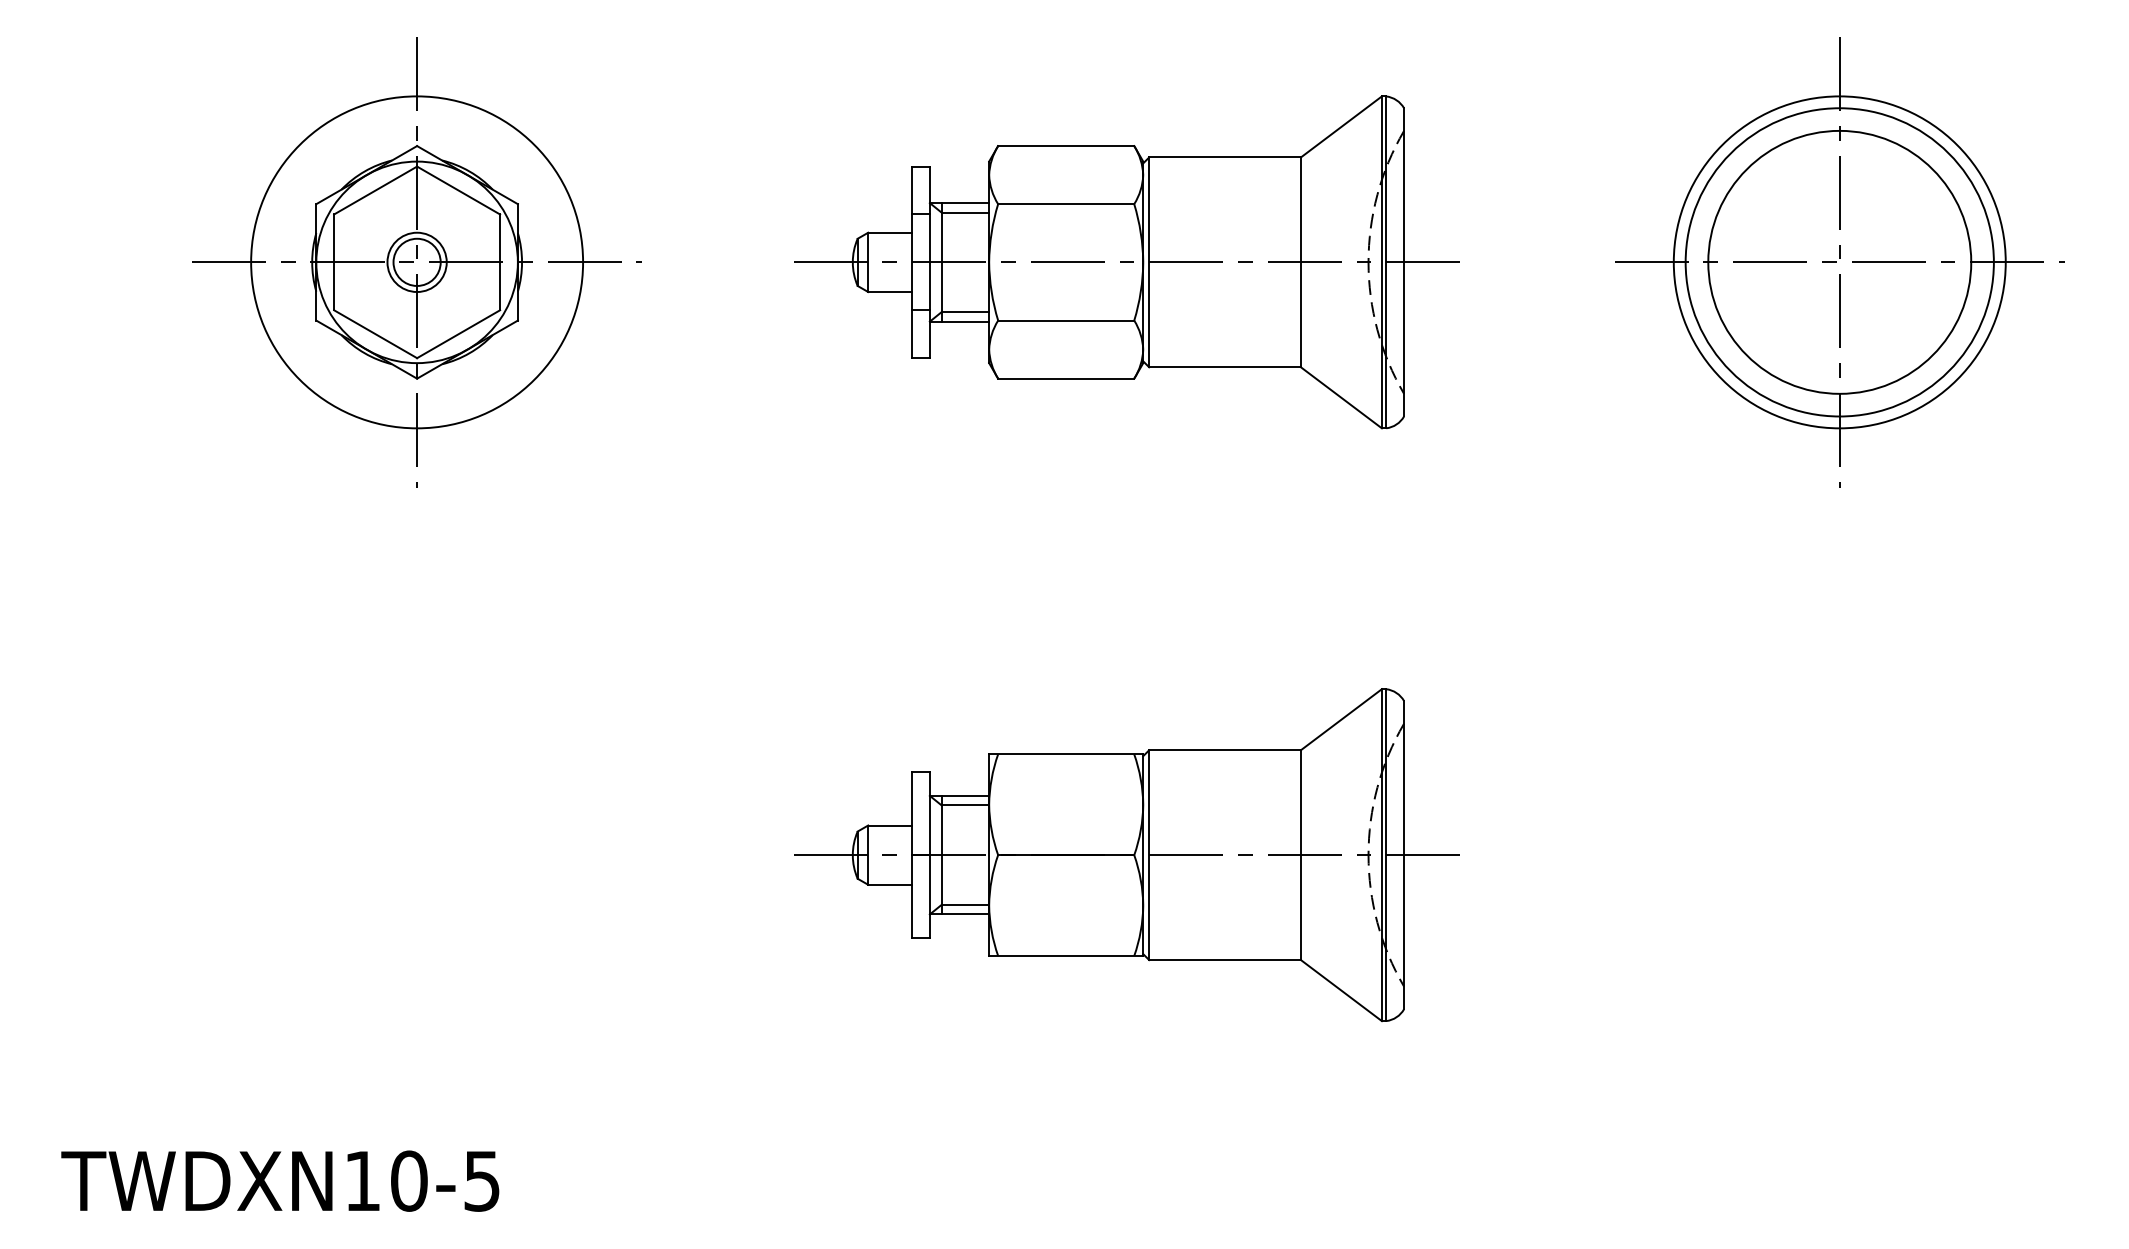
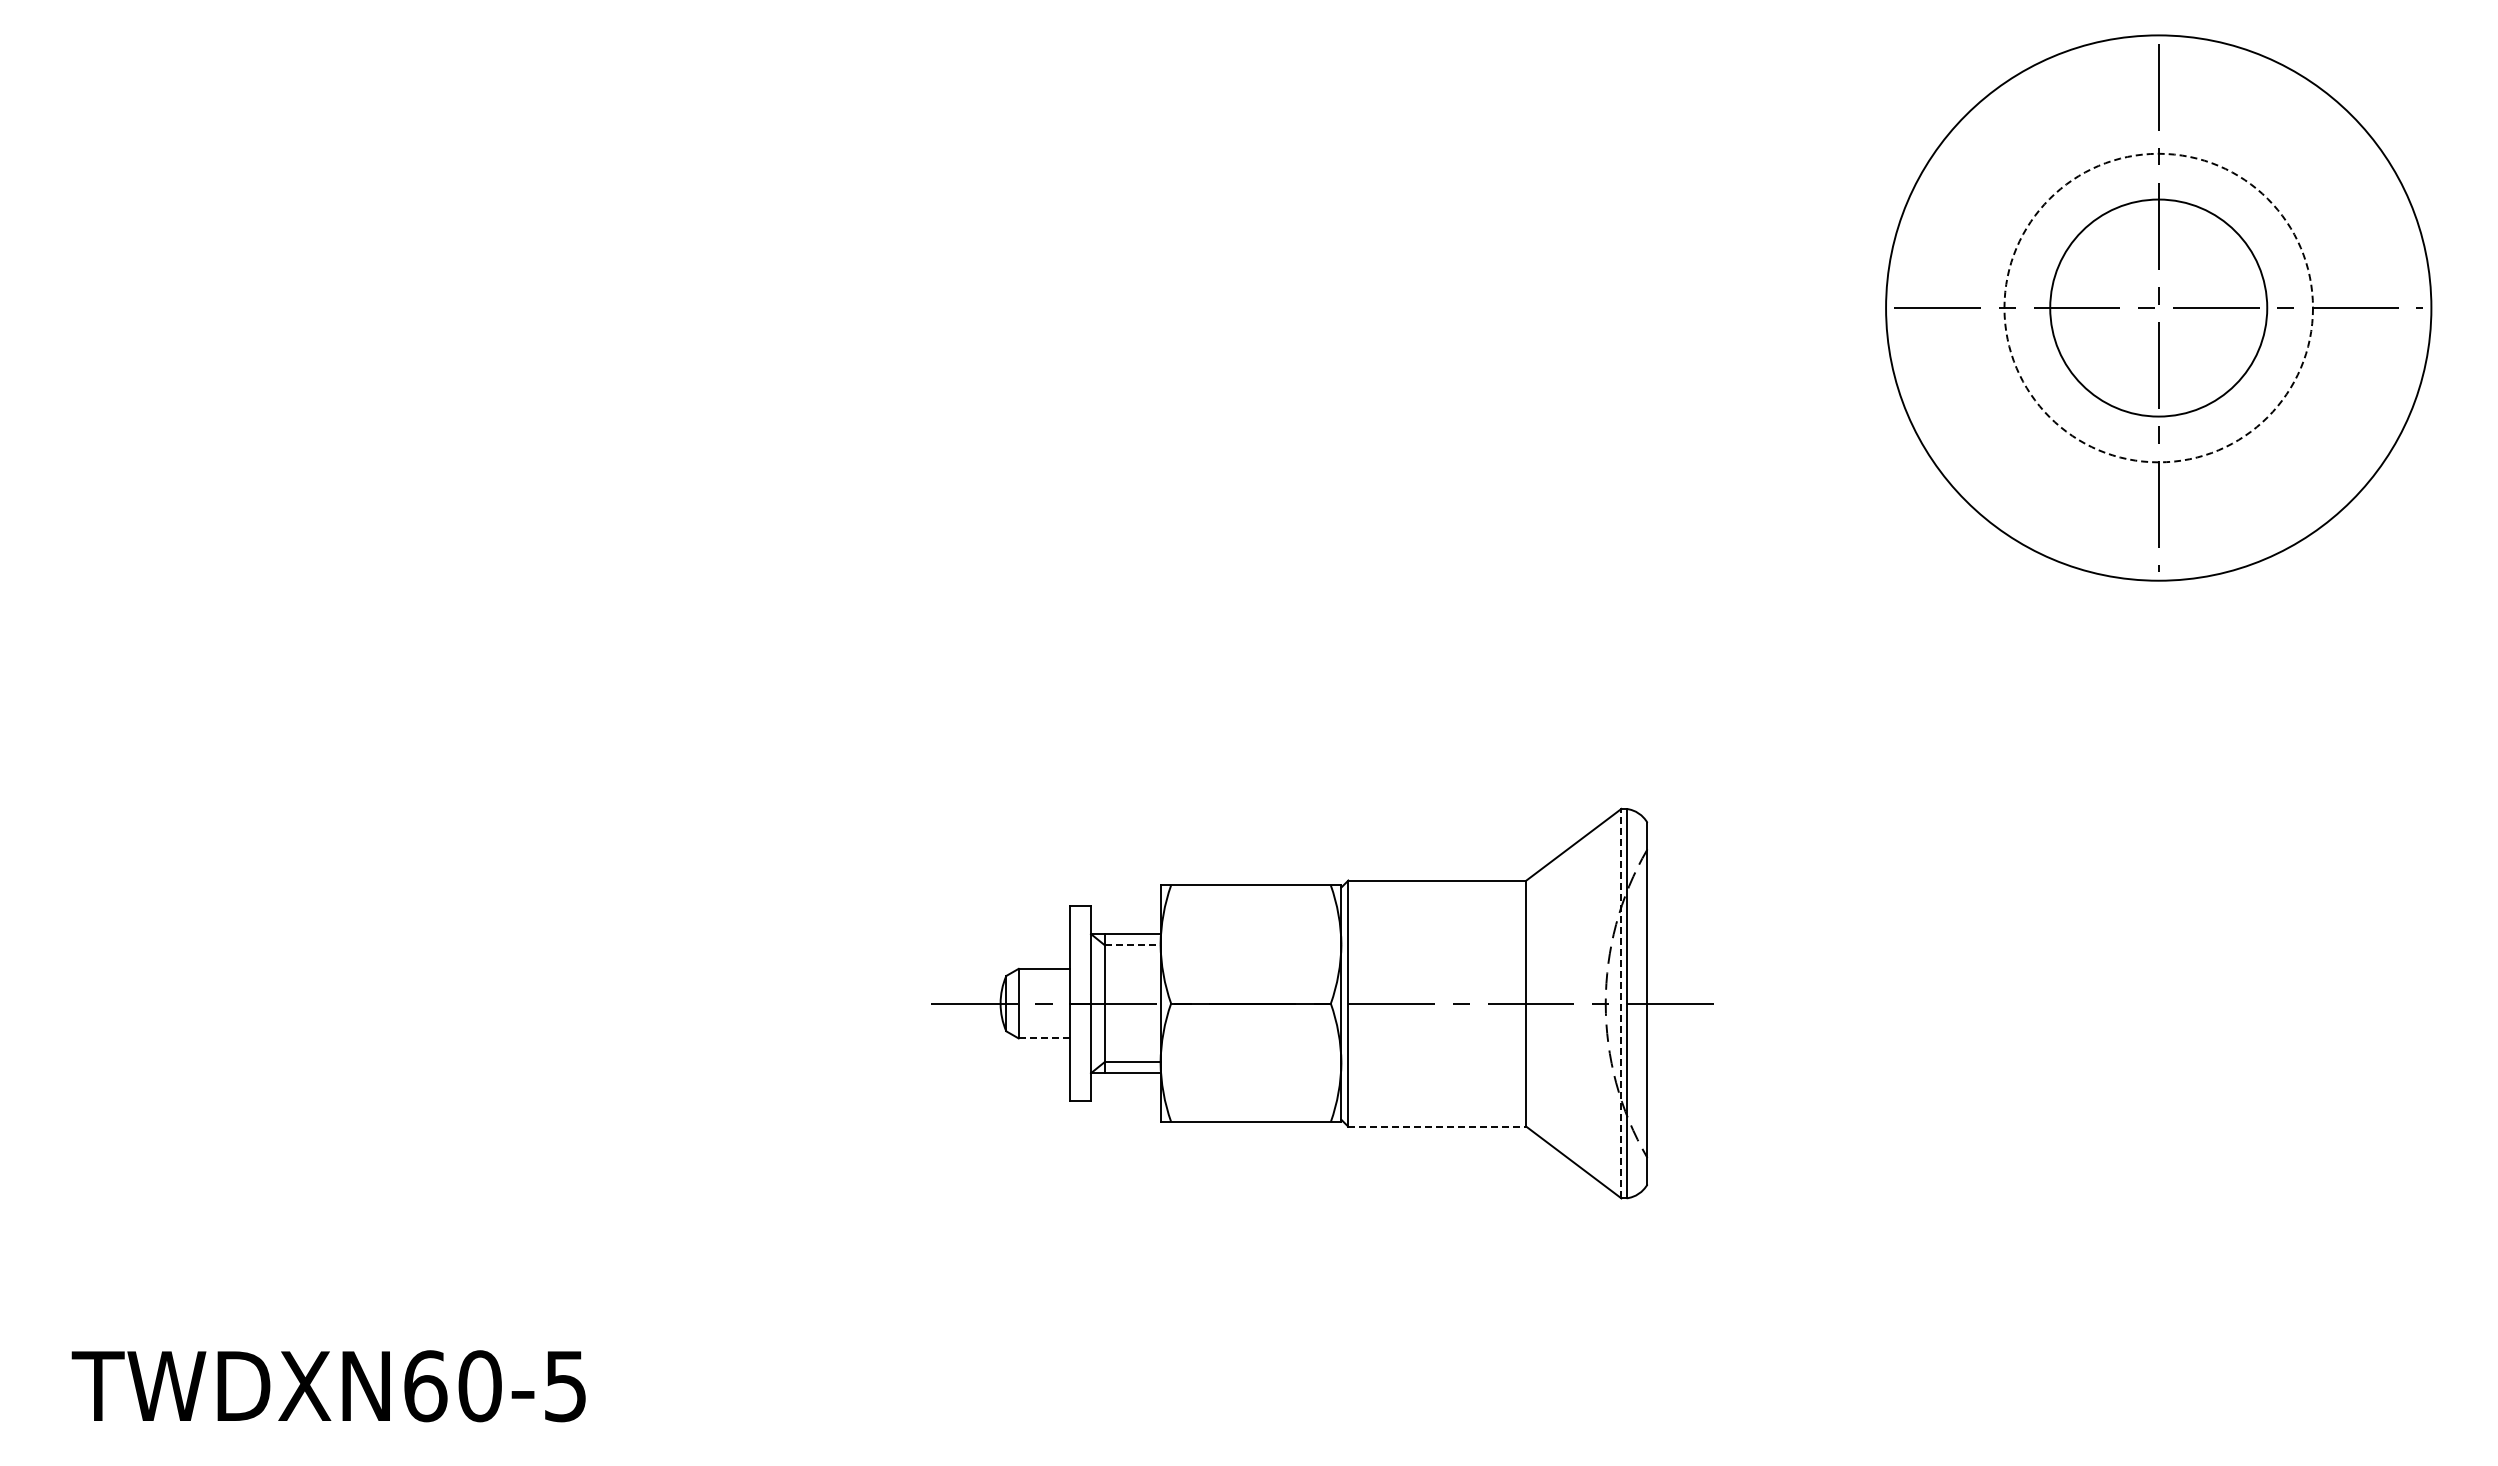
part: (417, 261) -> (489, 307), removed
part: (1127, 261) -> (1322, 307), removed
circle: (1839, 261) -> (2158, 307), size x0.6
circle: (1839, 261) -> (2158, 307), size x1.4
circle: (1839, 261) -> (2158, 307), solid -> dashed
line: (965, 805) -> (1132, 945), solid -> dashed
line: (1381, 855) -> (1621, 1003), solid -> dashed
line: (890, 884) -> (1044, 1038), solid -> dashed
line: (1225, 959) -> (1437, 1126), solid -> dashed
text: (362, 1181) -> (425, 1386), TWDXN10-5 -> TWDXN60-5

